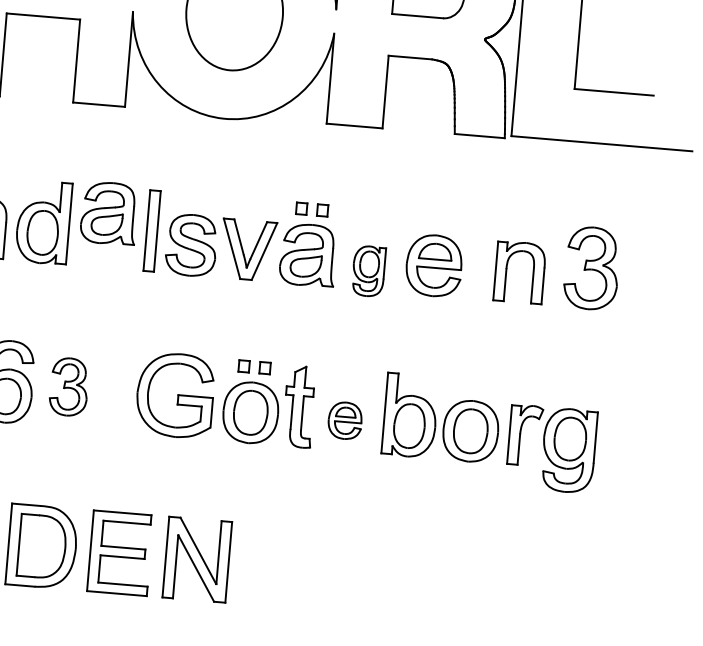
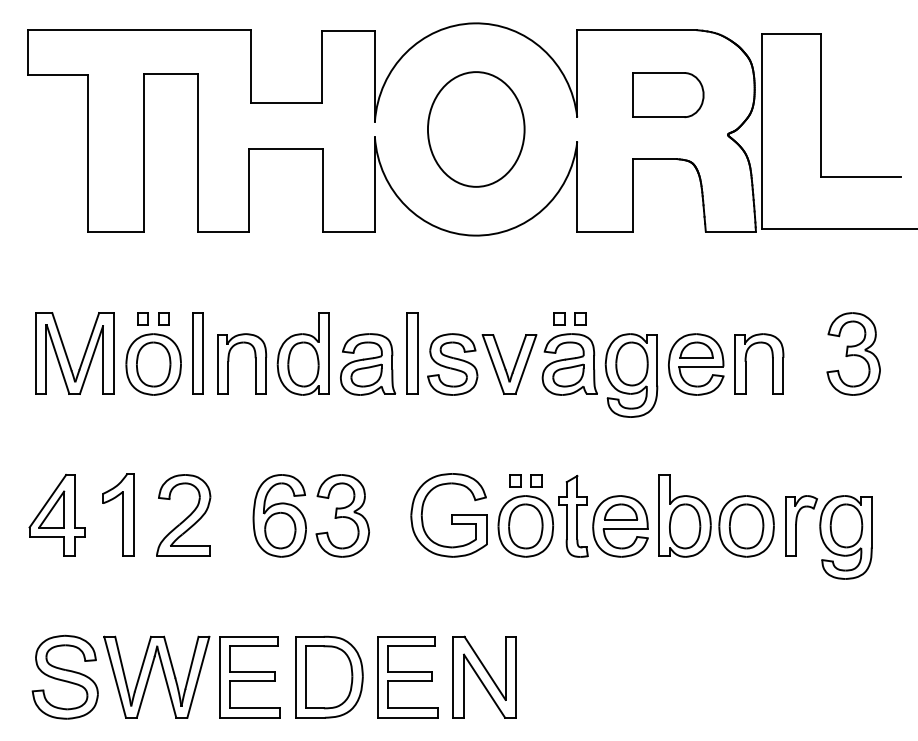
part: (109, 213) -> (368, 364), moved
part: (507, 270) -> (746, 363), moved
part: (368, 271) -> (631, 375), size x1.67
part: (69, 386) -> (342, 515), size x1.43
part: (345, 420) -> (620, 526), size x1.67

